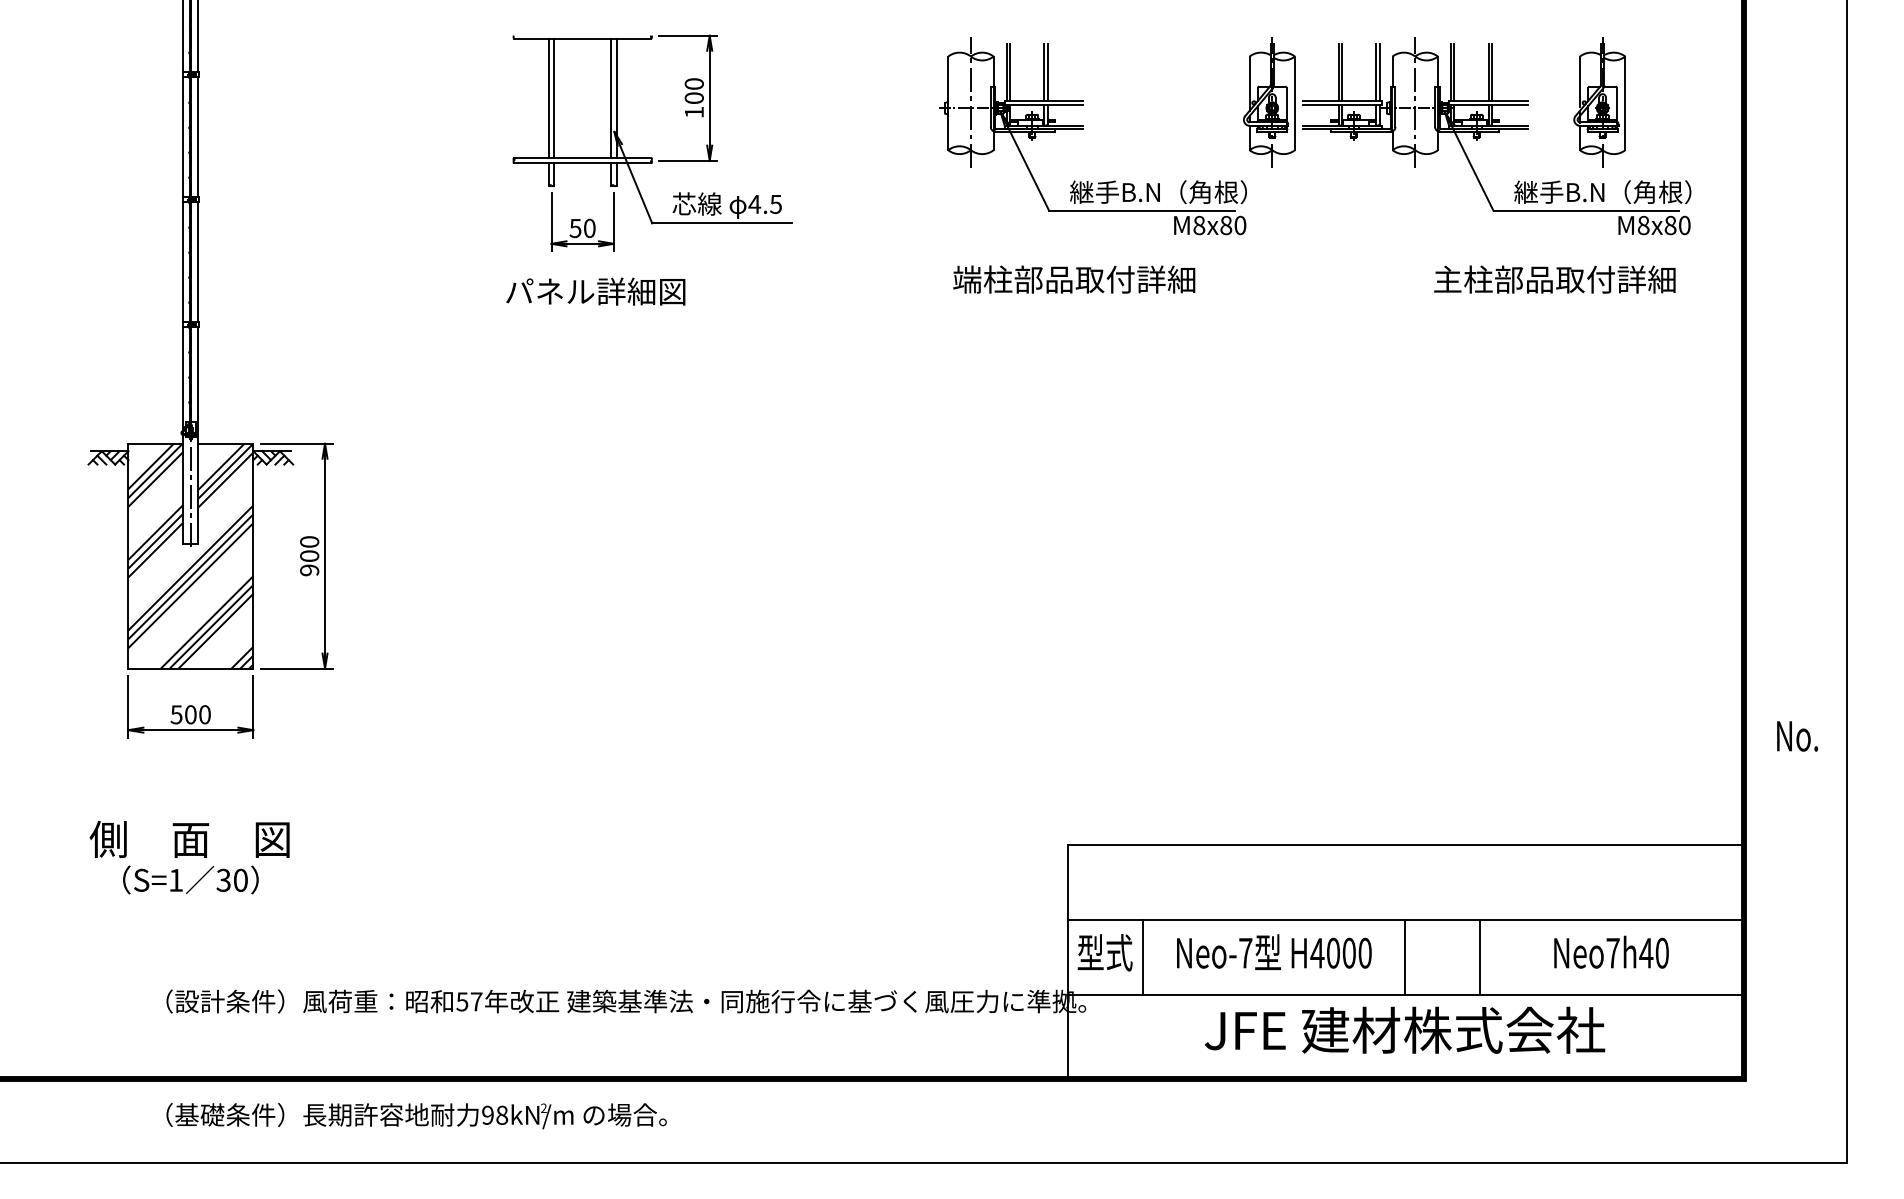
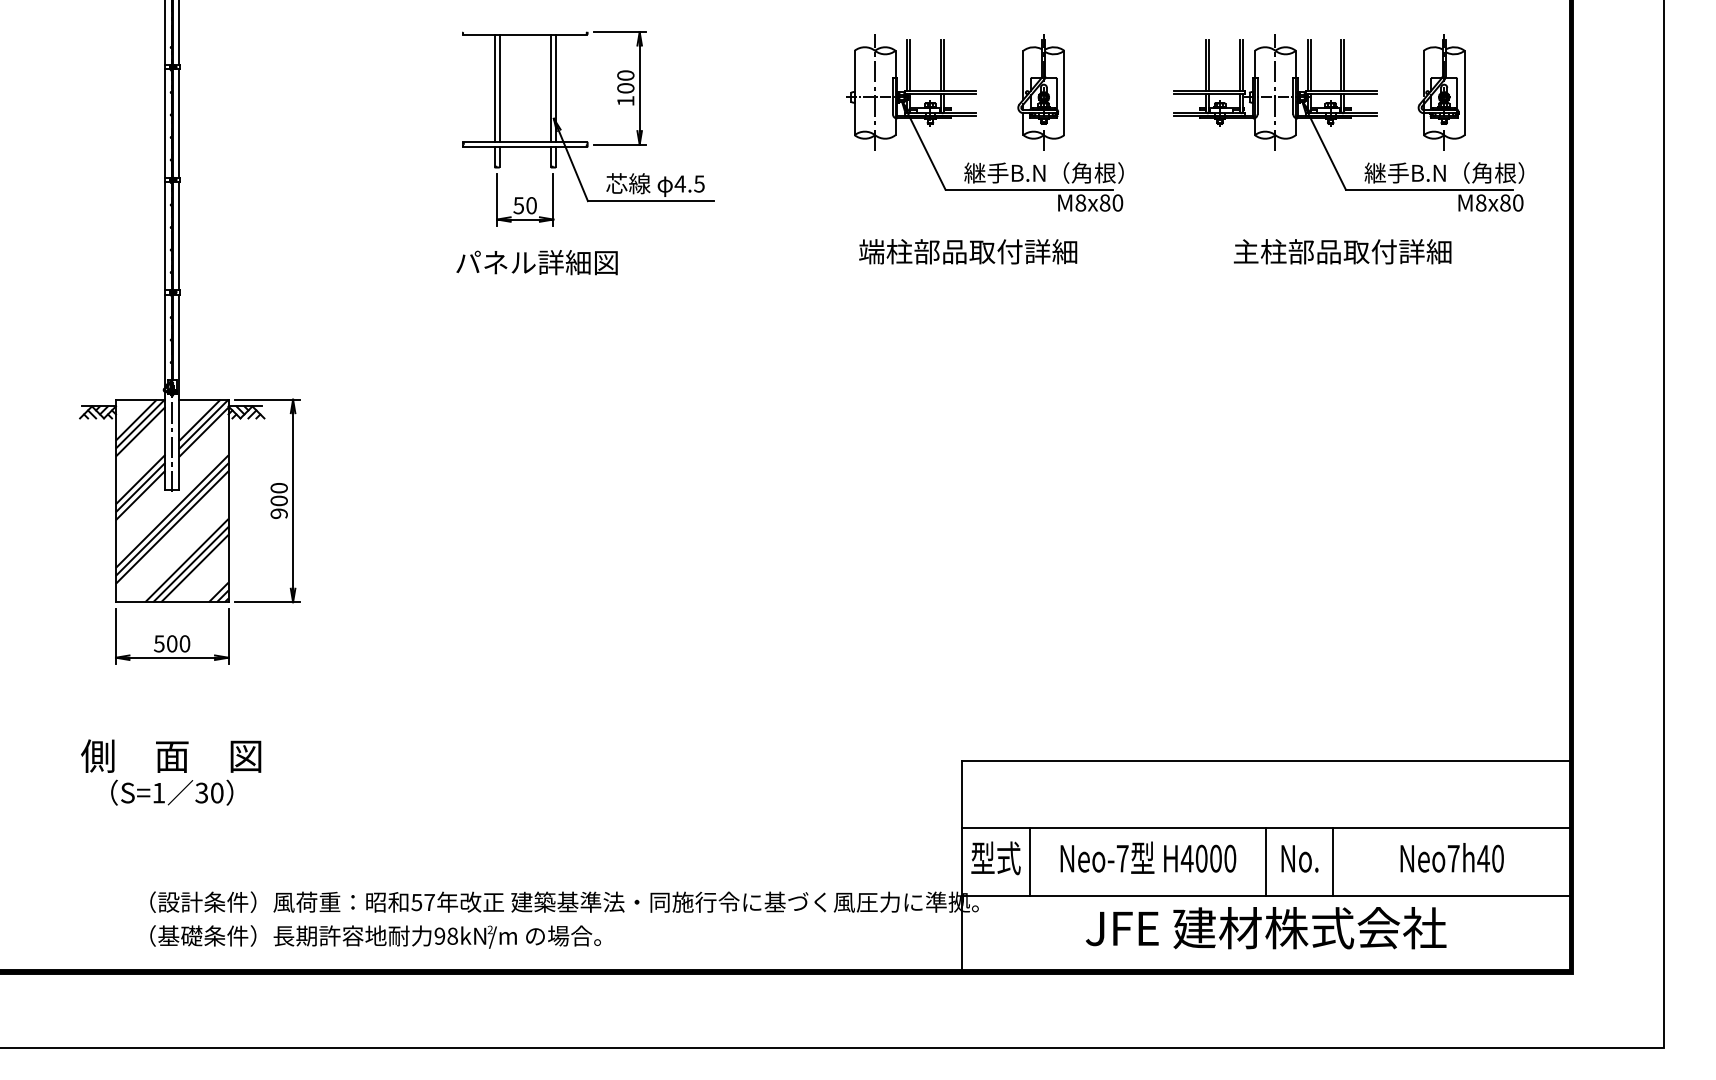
part: (1269, 102) -> (1041, 92), moved
text: (1554, 279) -> (1342, 251), moved
text: (1797, 736) -> (1299, 858), moved
text: (416, 1116) -> (375, 937), moved

